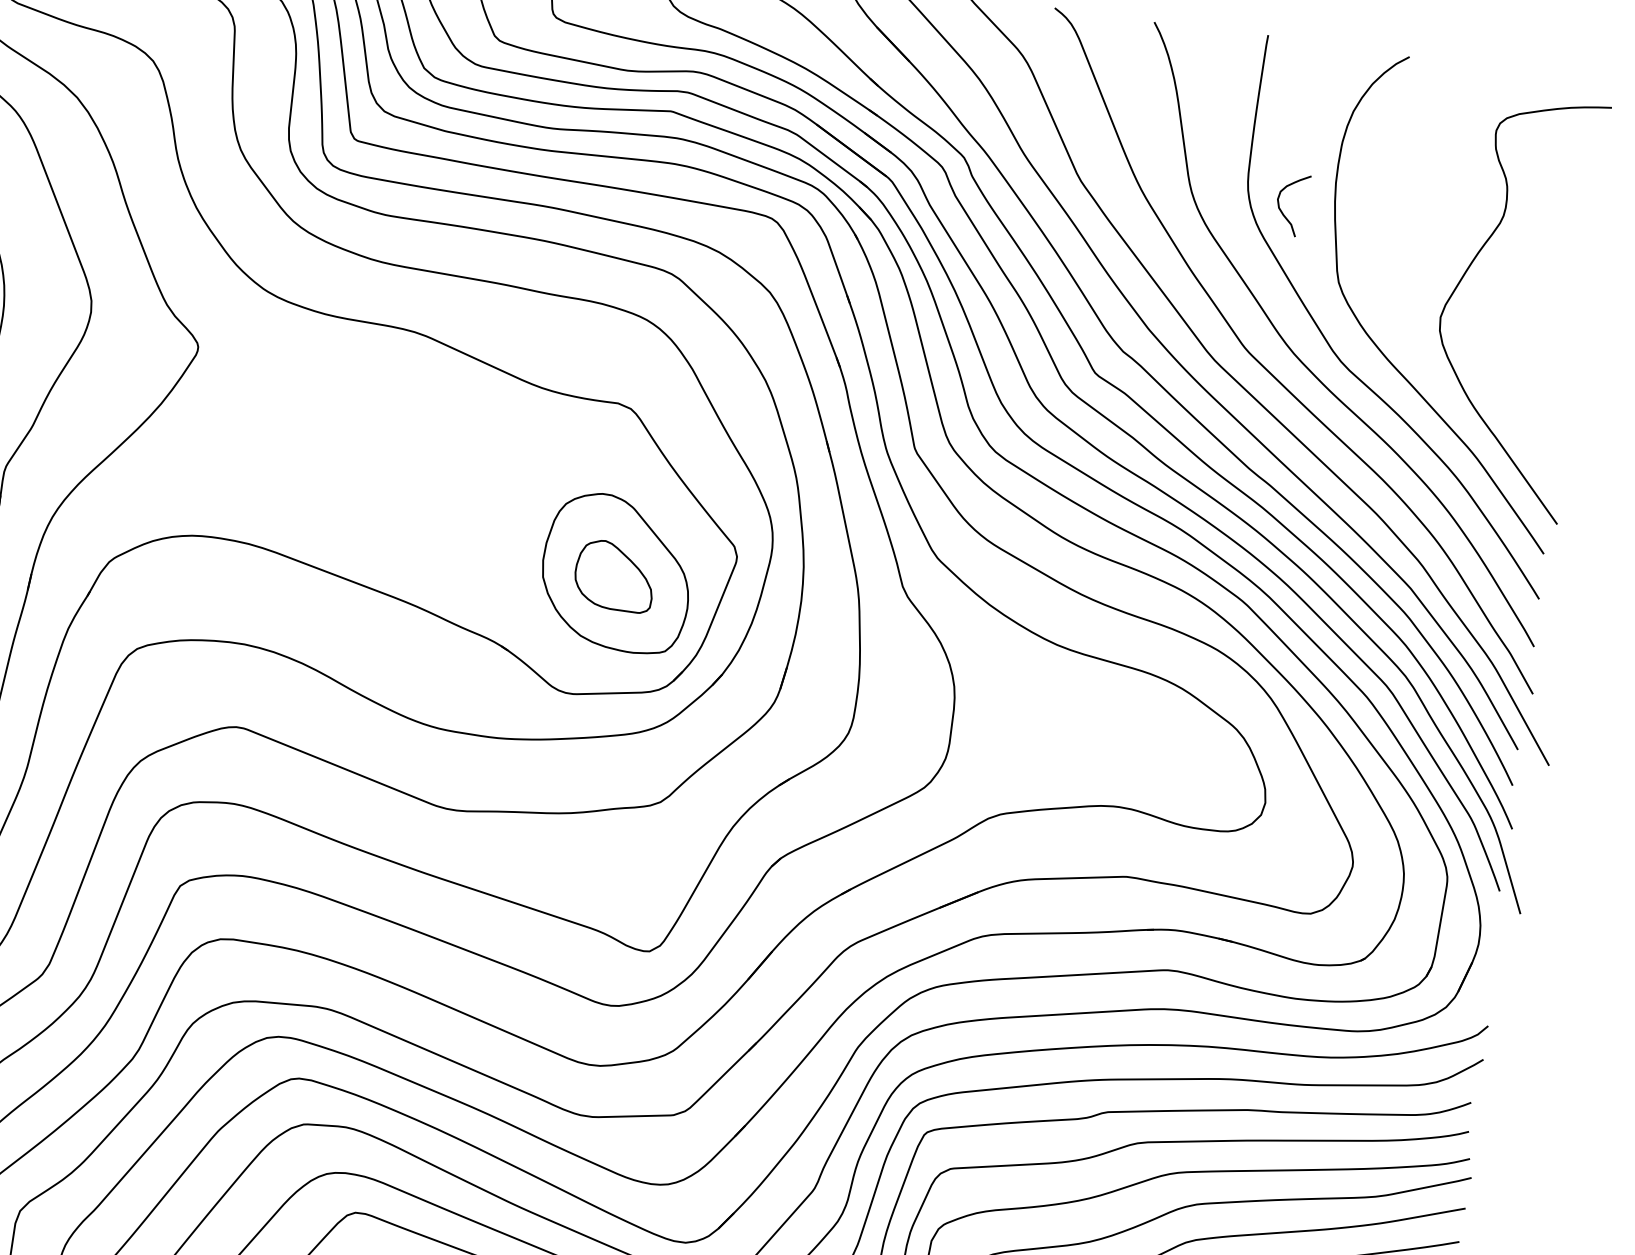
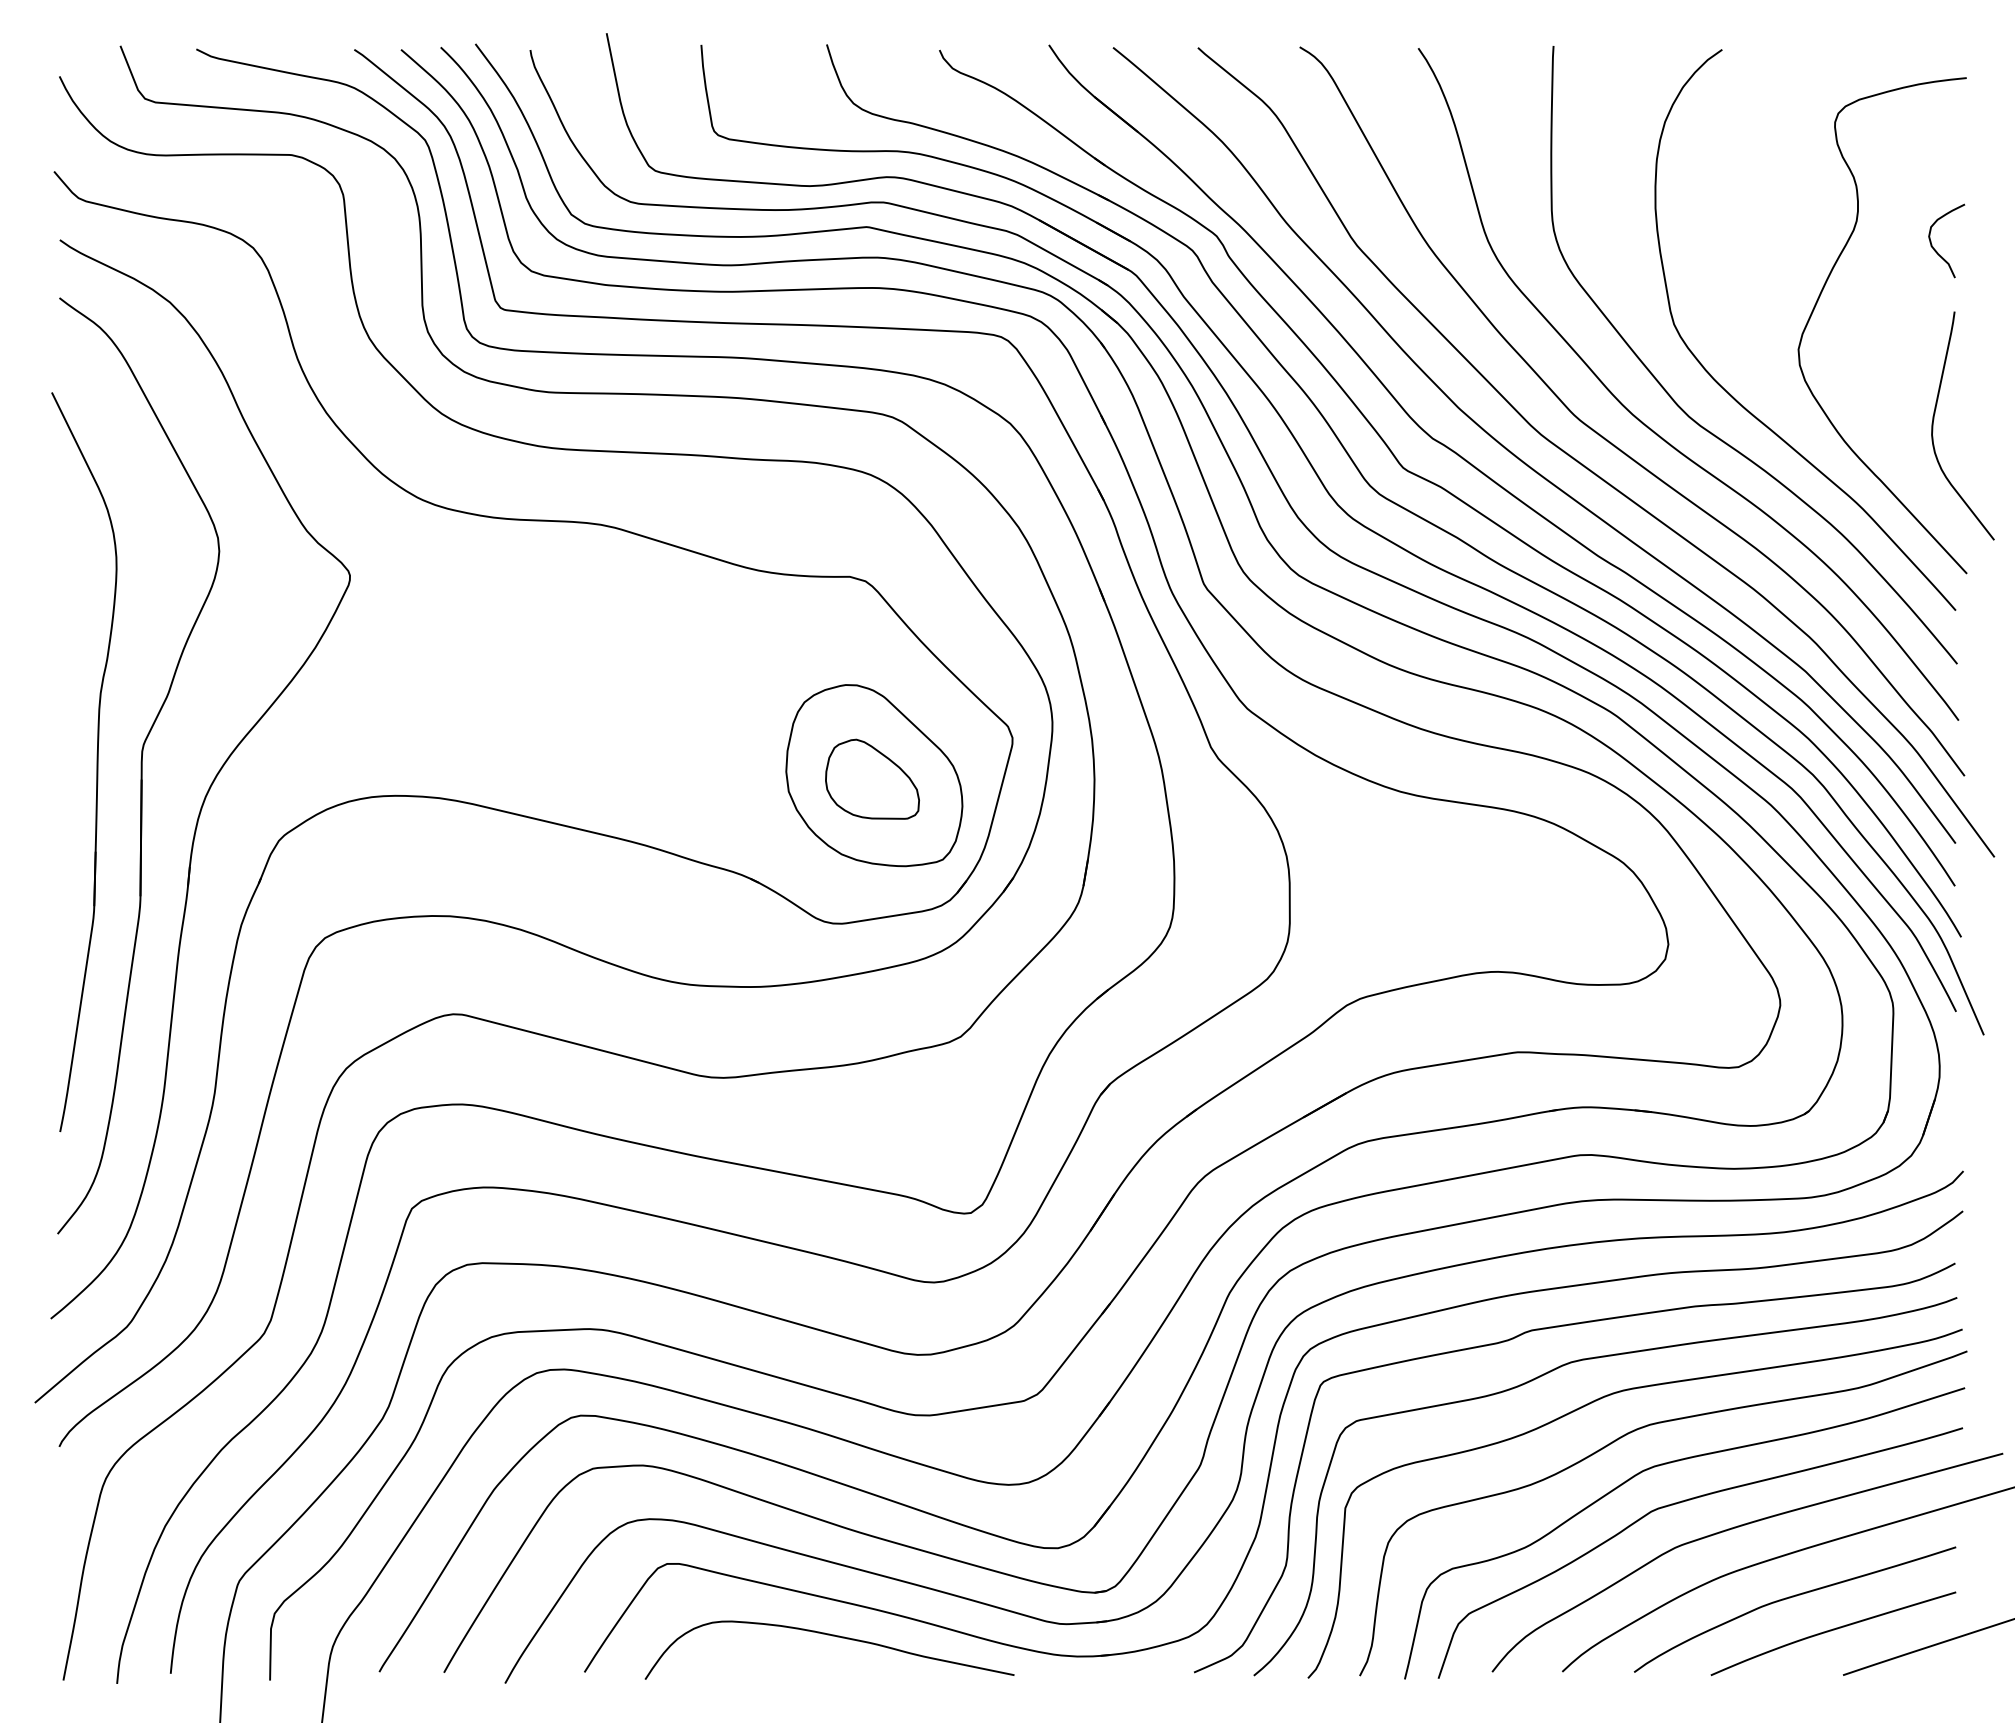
curve: (1282, 211) -> (1936, 250), moved
curve: (1547, 391) -> (1934, 419), added

